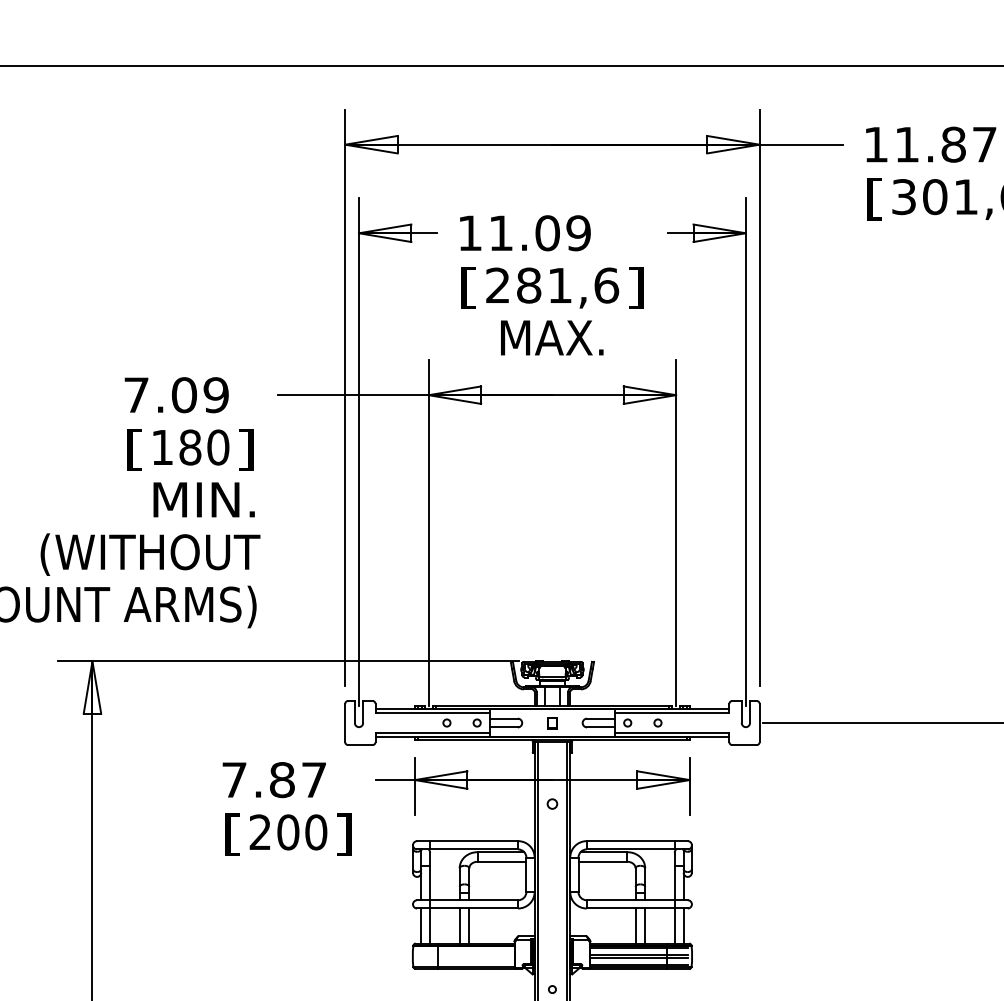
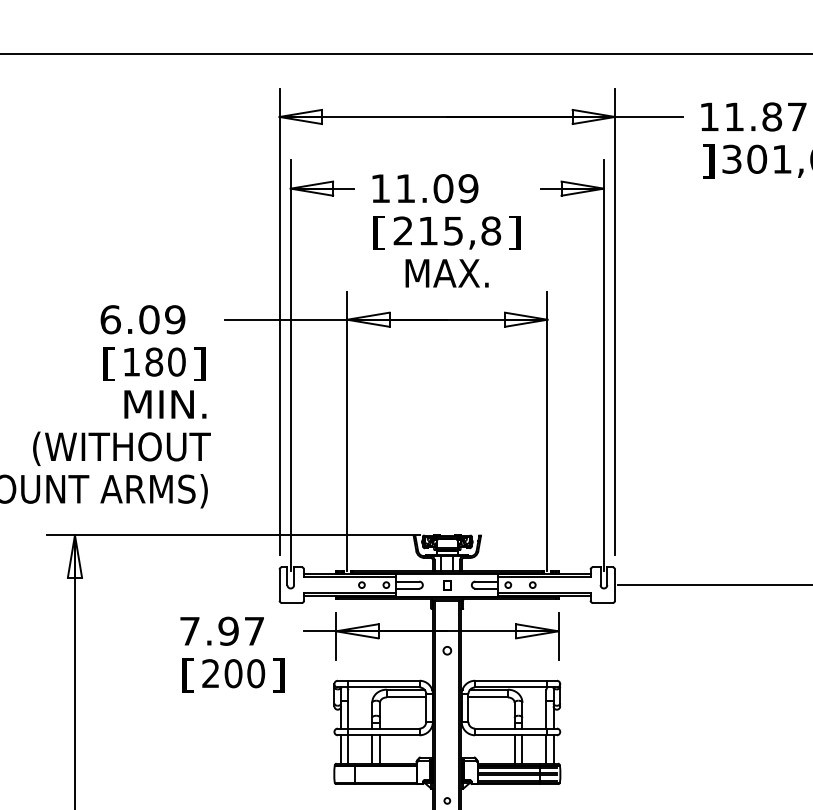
text: (875, 199) -> (708, 161), [ -> ]
text: (567, 284) -> (459, 230), 281,6 -> 215,8
text: (136, 394) -> (110, 319), 7.09 -> 6.09
text: (282, 779) -> (228, 630), 7.87 -> 7.97

